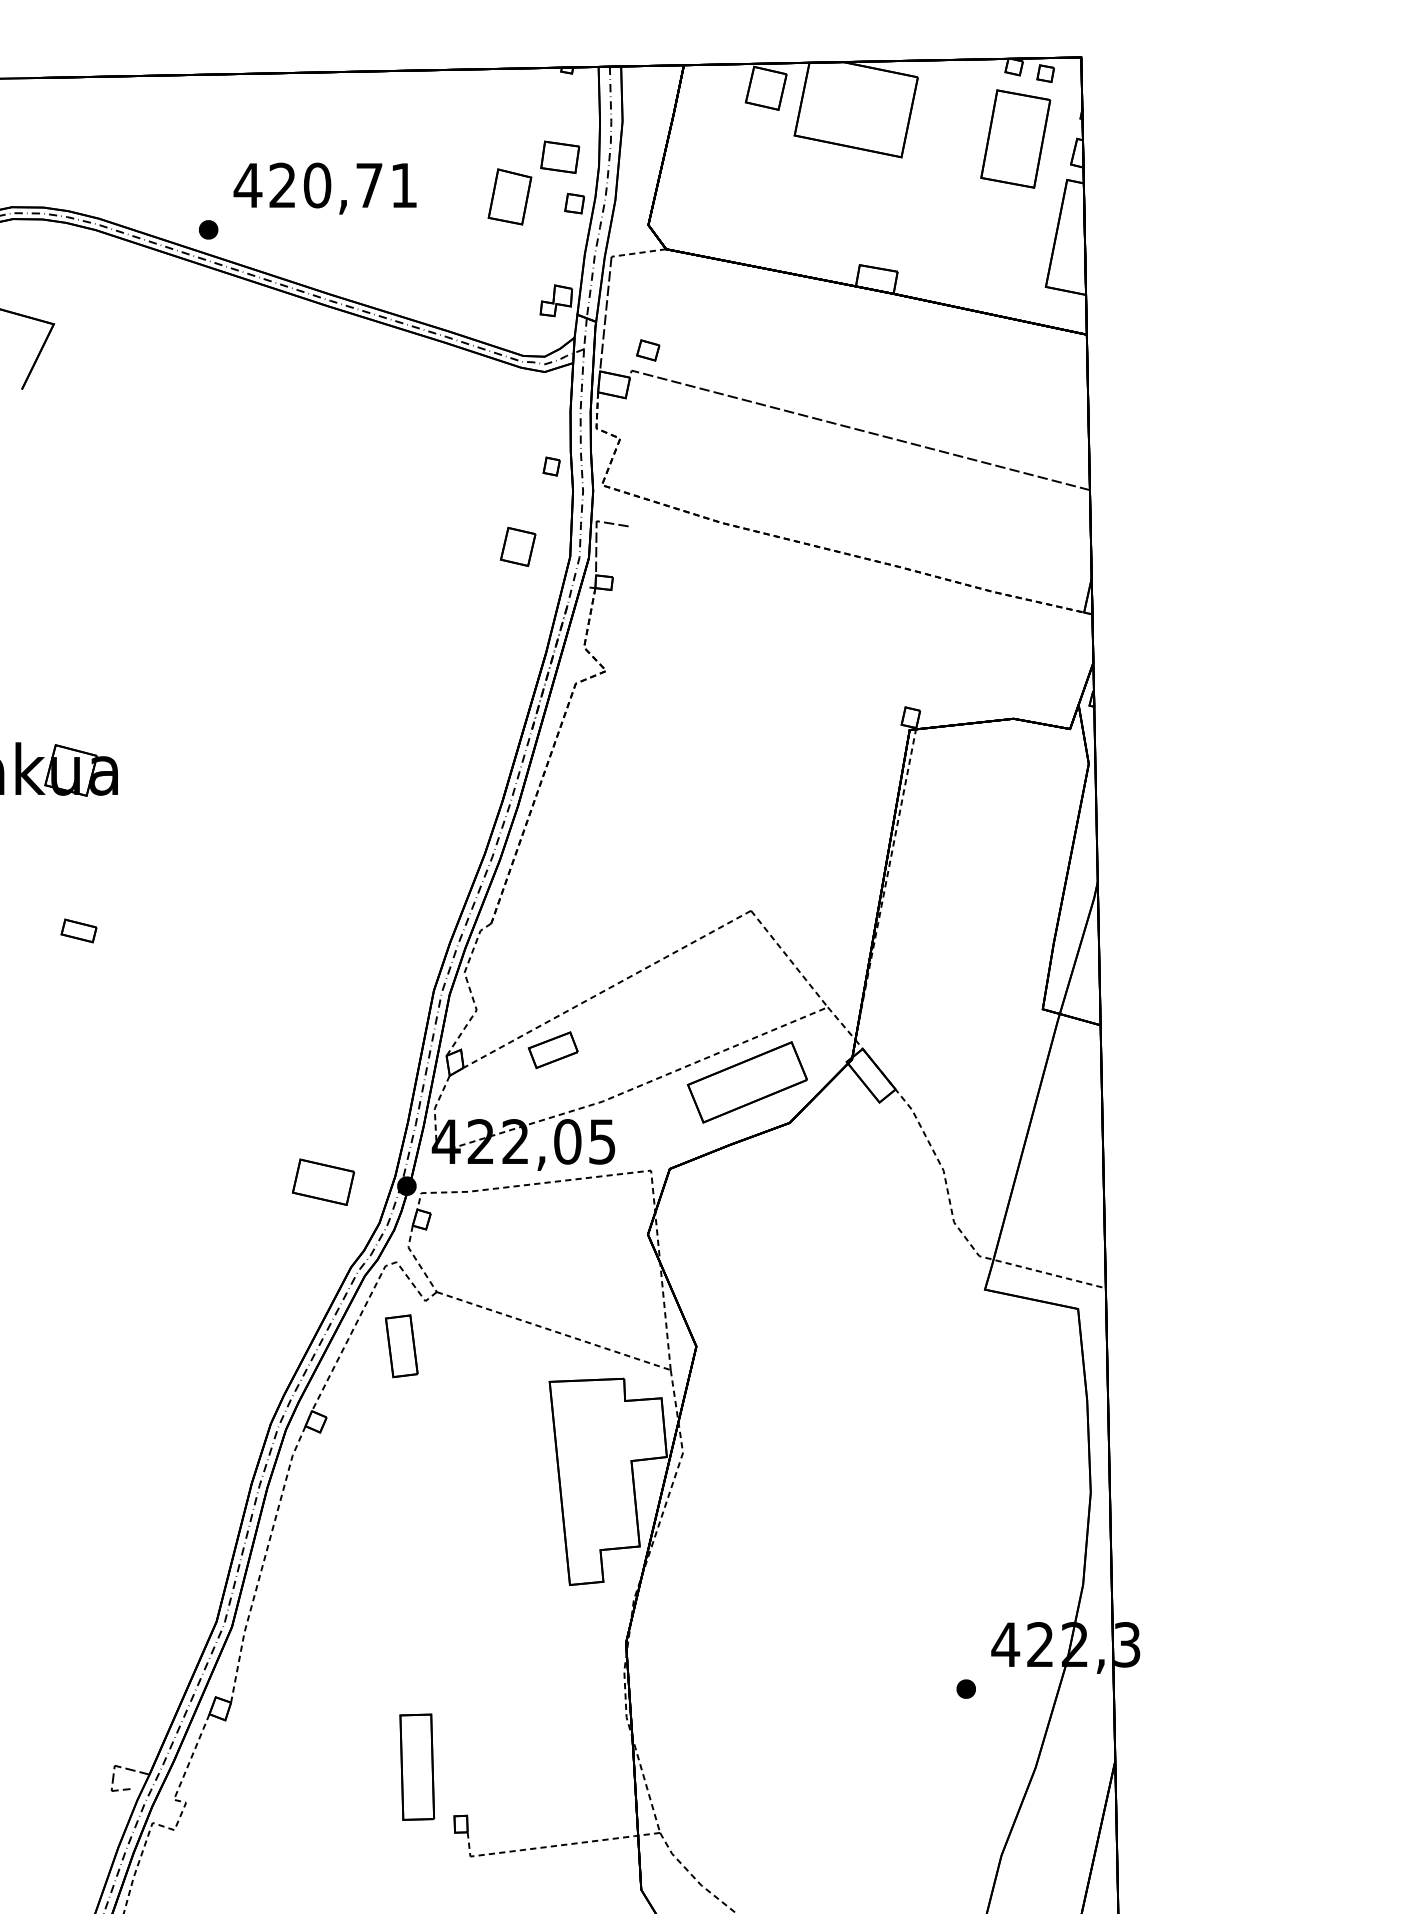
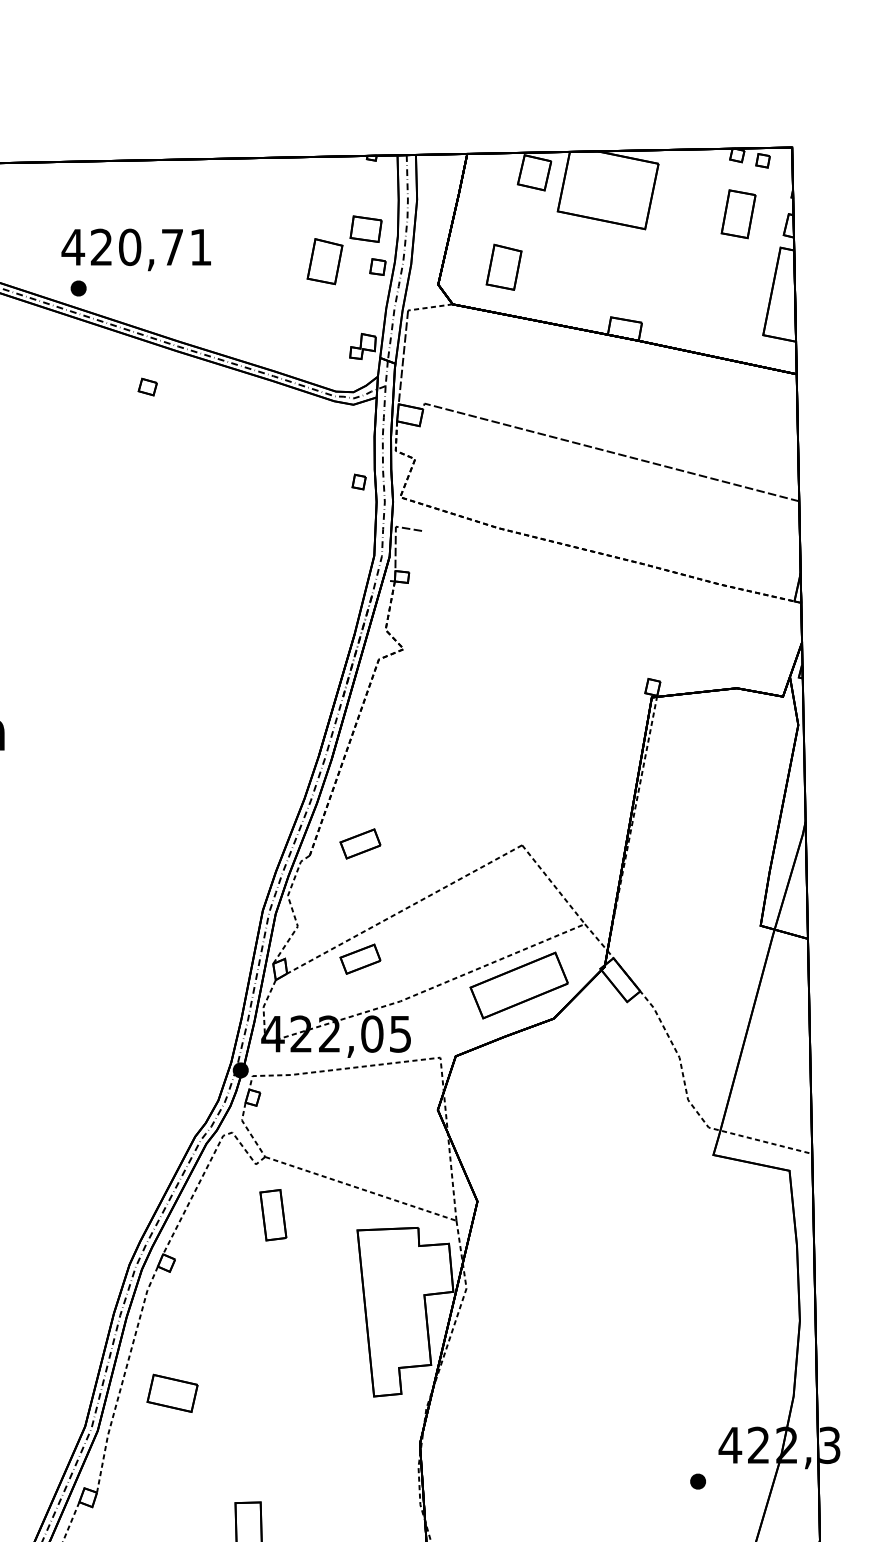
part: (1015, 138) -> (738, 213), size x0.6
text: (324, 188) -> (135, 249), moved
part: (728, 203) -> (503, 266), added
part: (648, 350) -> (148, 387), moved
part: (518, 546) -> (332, 547), removed
part: (552, 909) -> (359, 844), added
part: (322, 1181) -> (171, 1392), moved
part: (401, 1346) -> (273, 1215), moved

